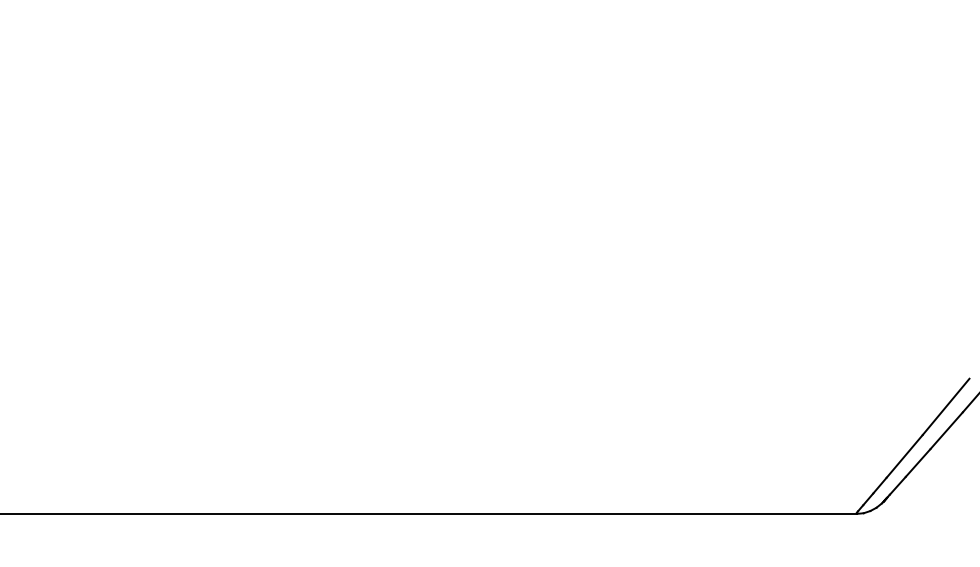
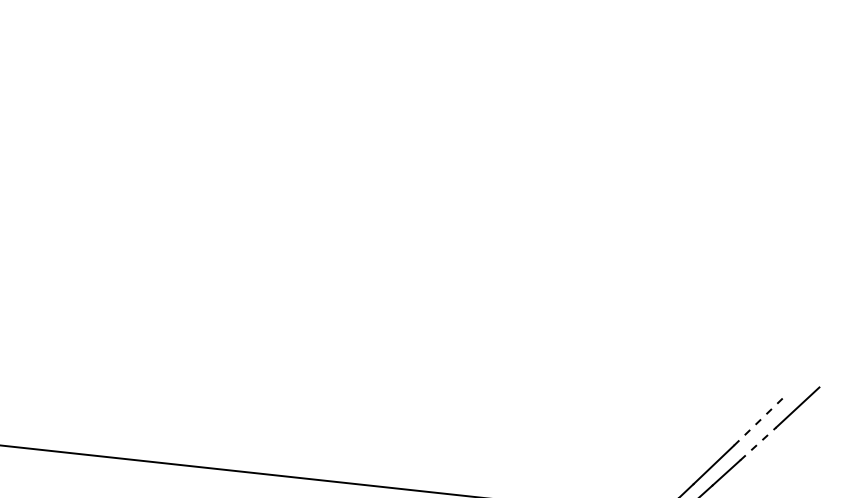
line: (946, 406) -> (760, 419), solid -> dashed
line: (946, 430) -> (758, 443), solid -> dashed

